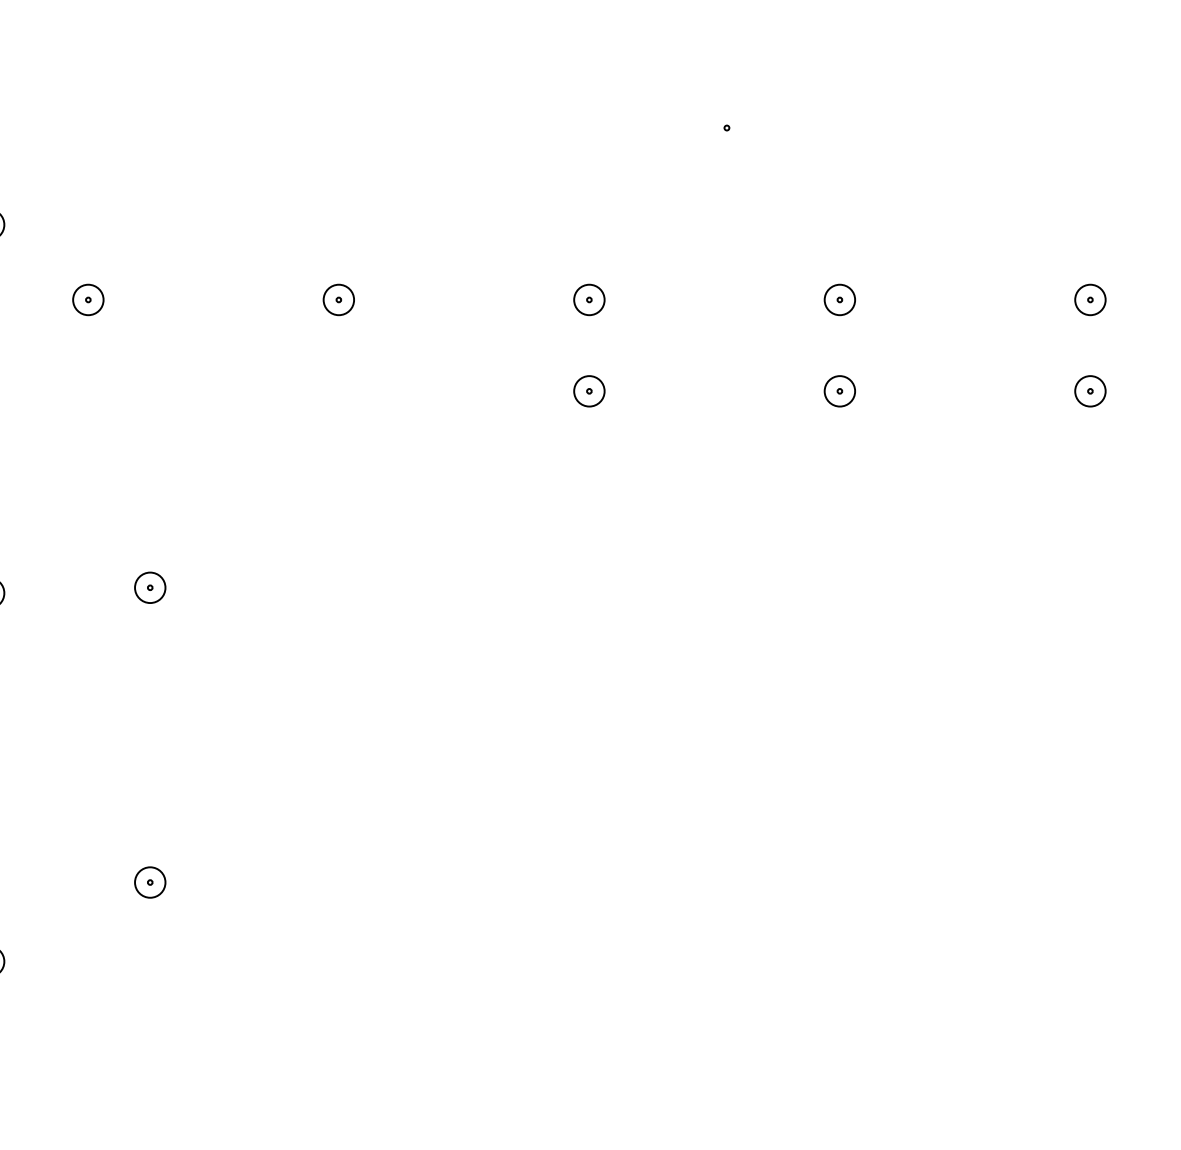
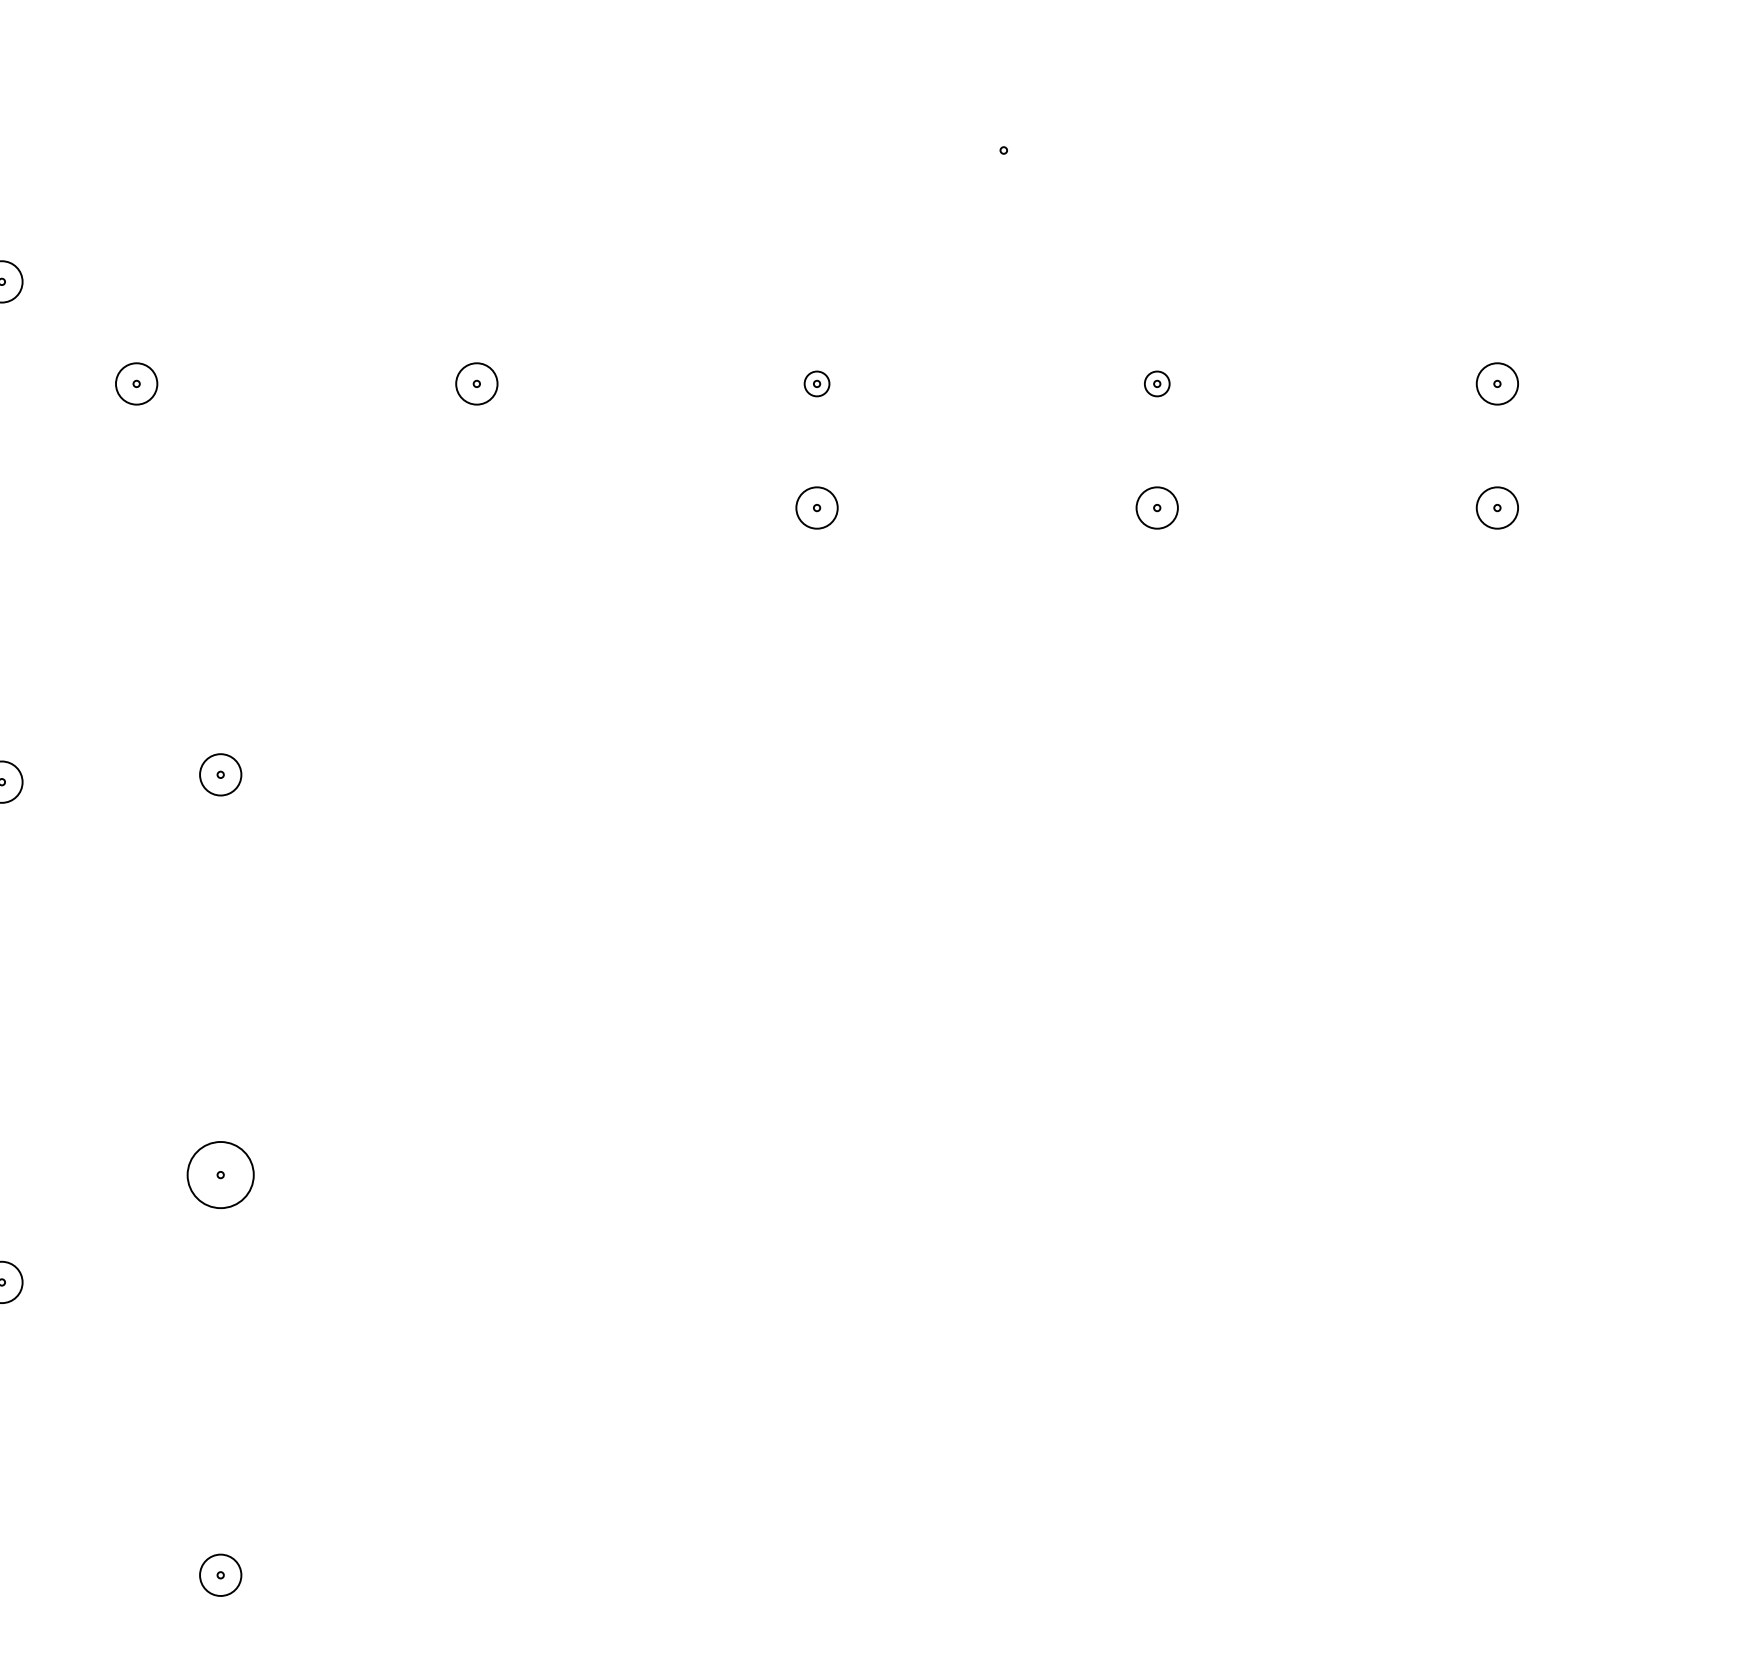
circle: (588, 299) -> (816, 383), size x0.6
circle: (839, 299) -> (1156, 383), size x0.6
circle: (150, 882) -> (220, 1174), size x1.6

